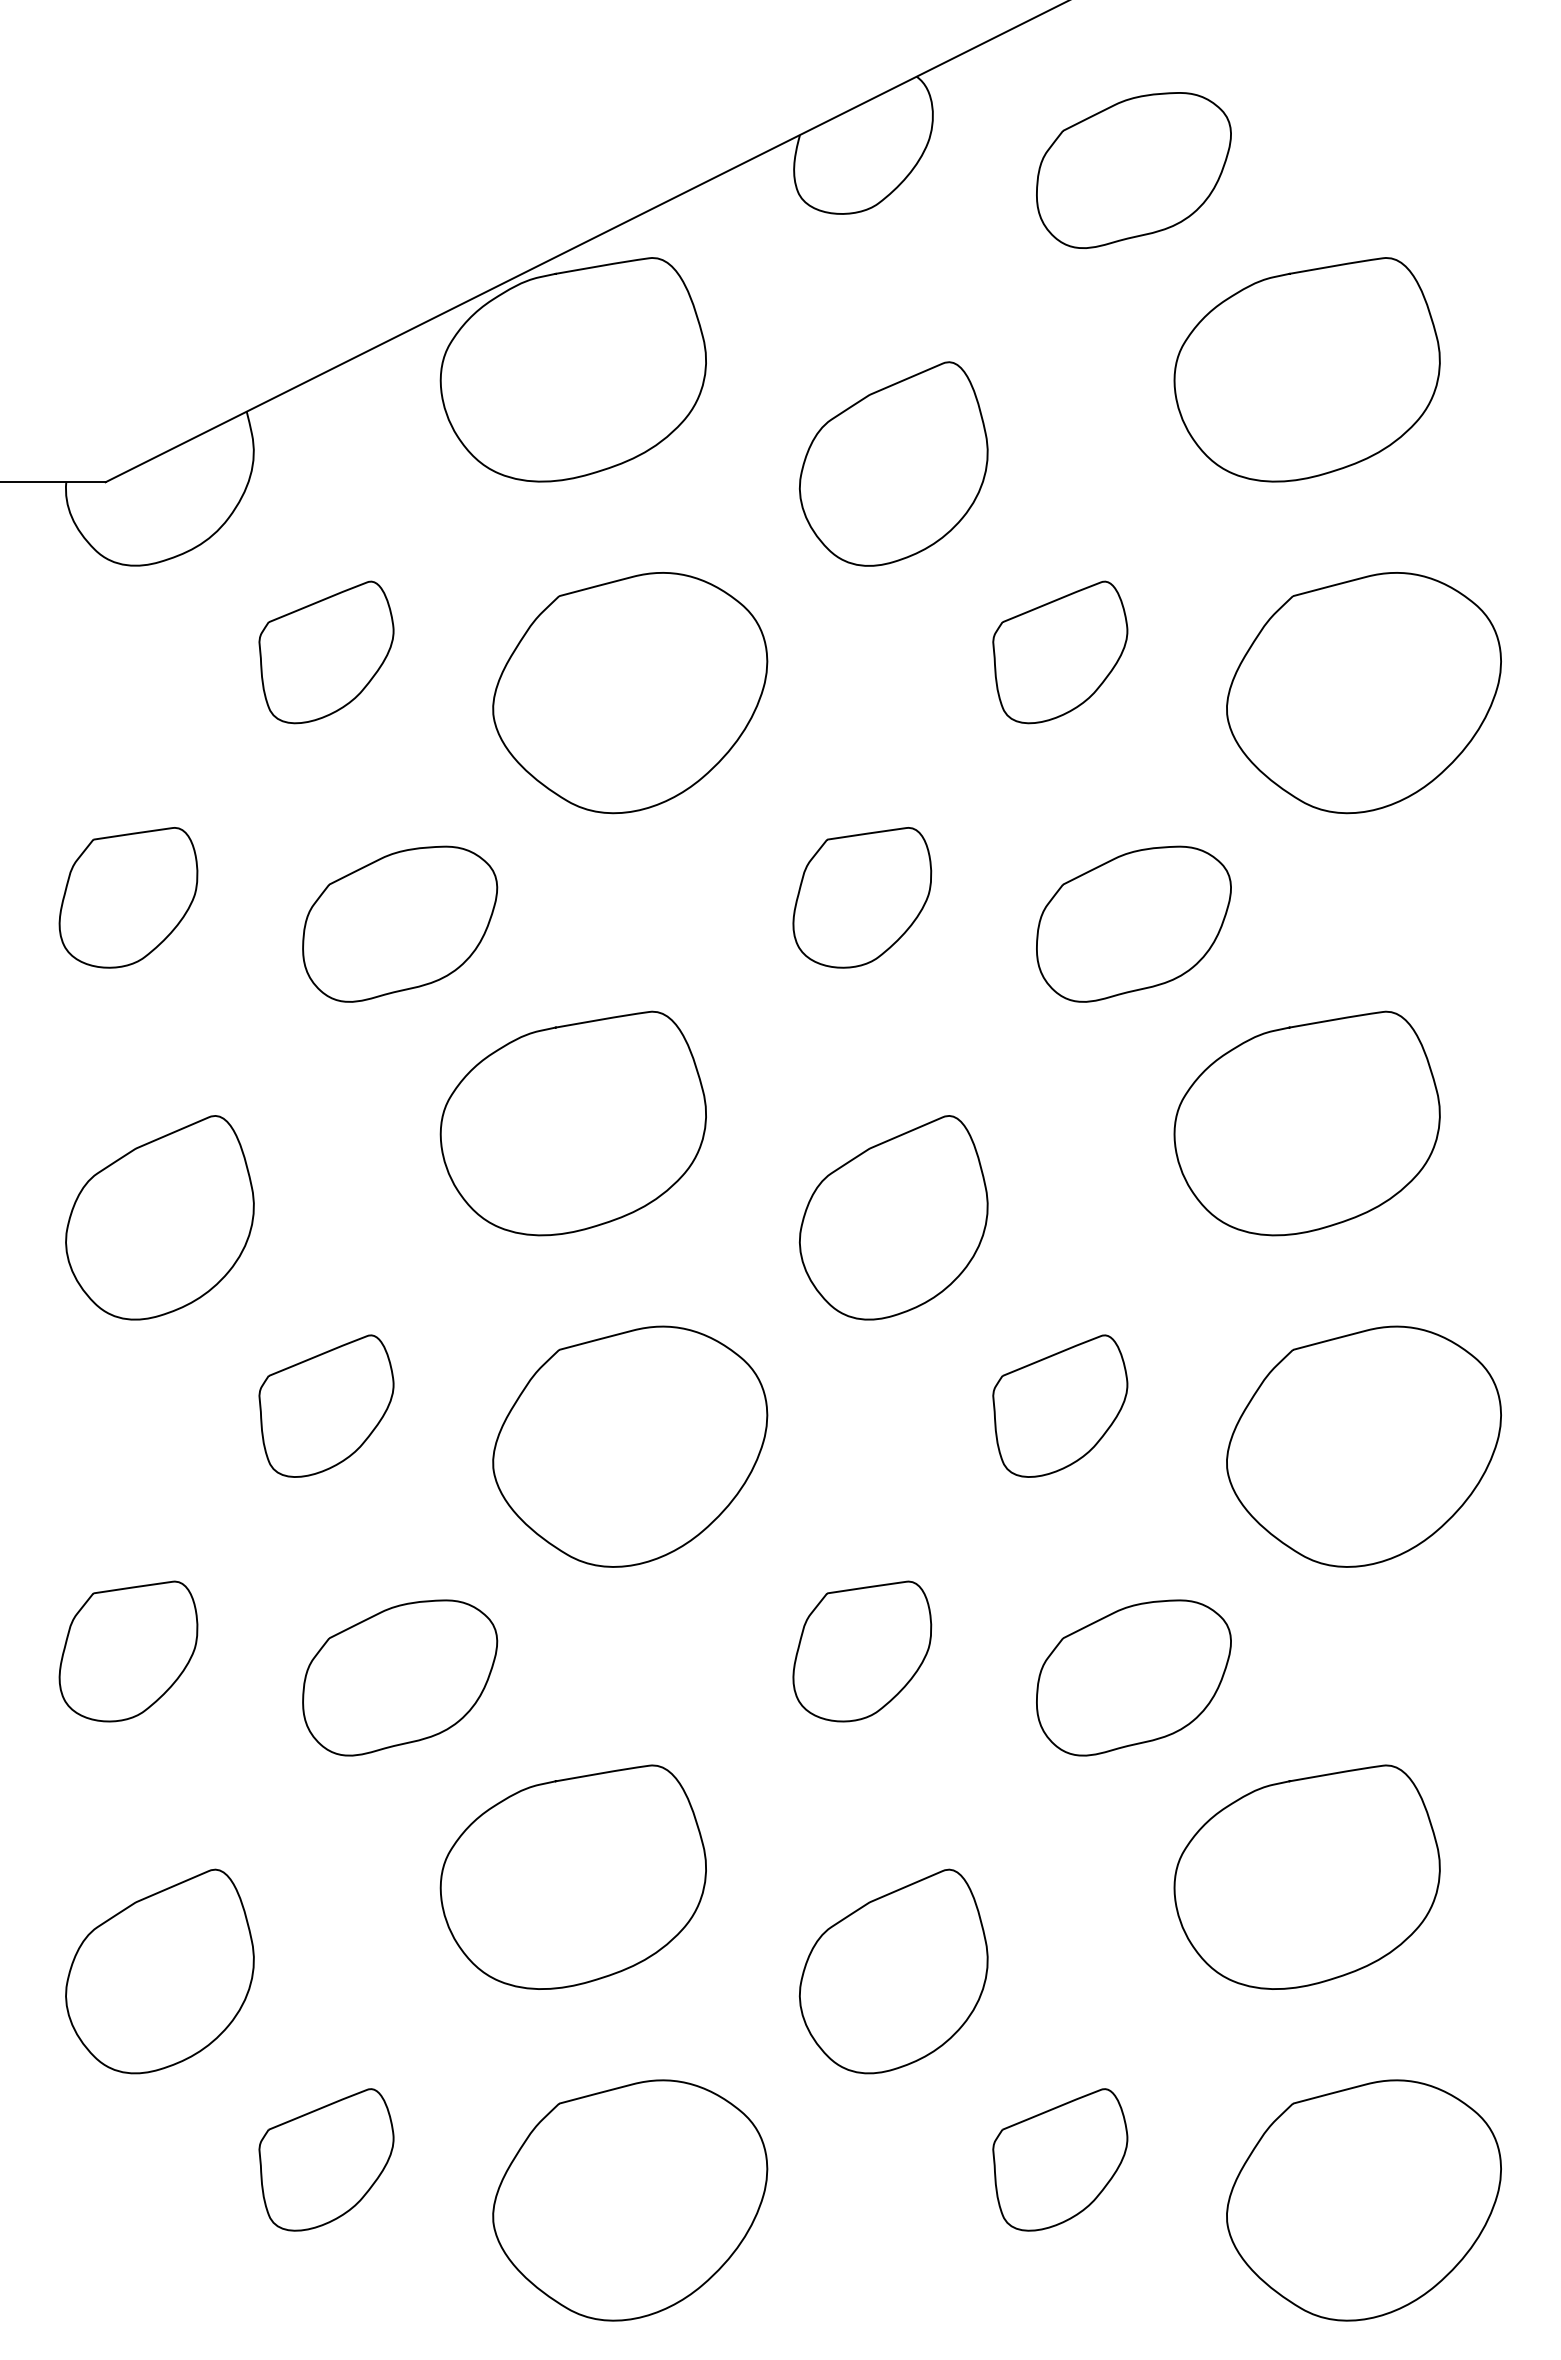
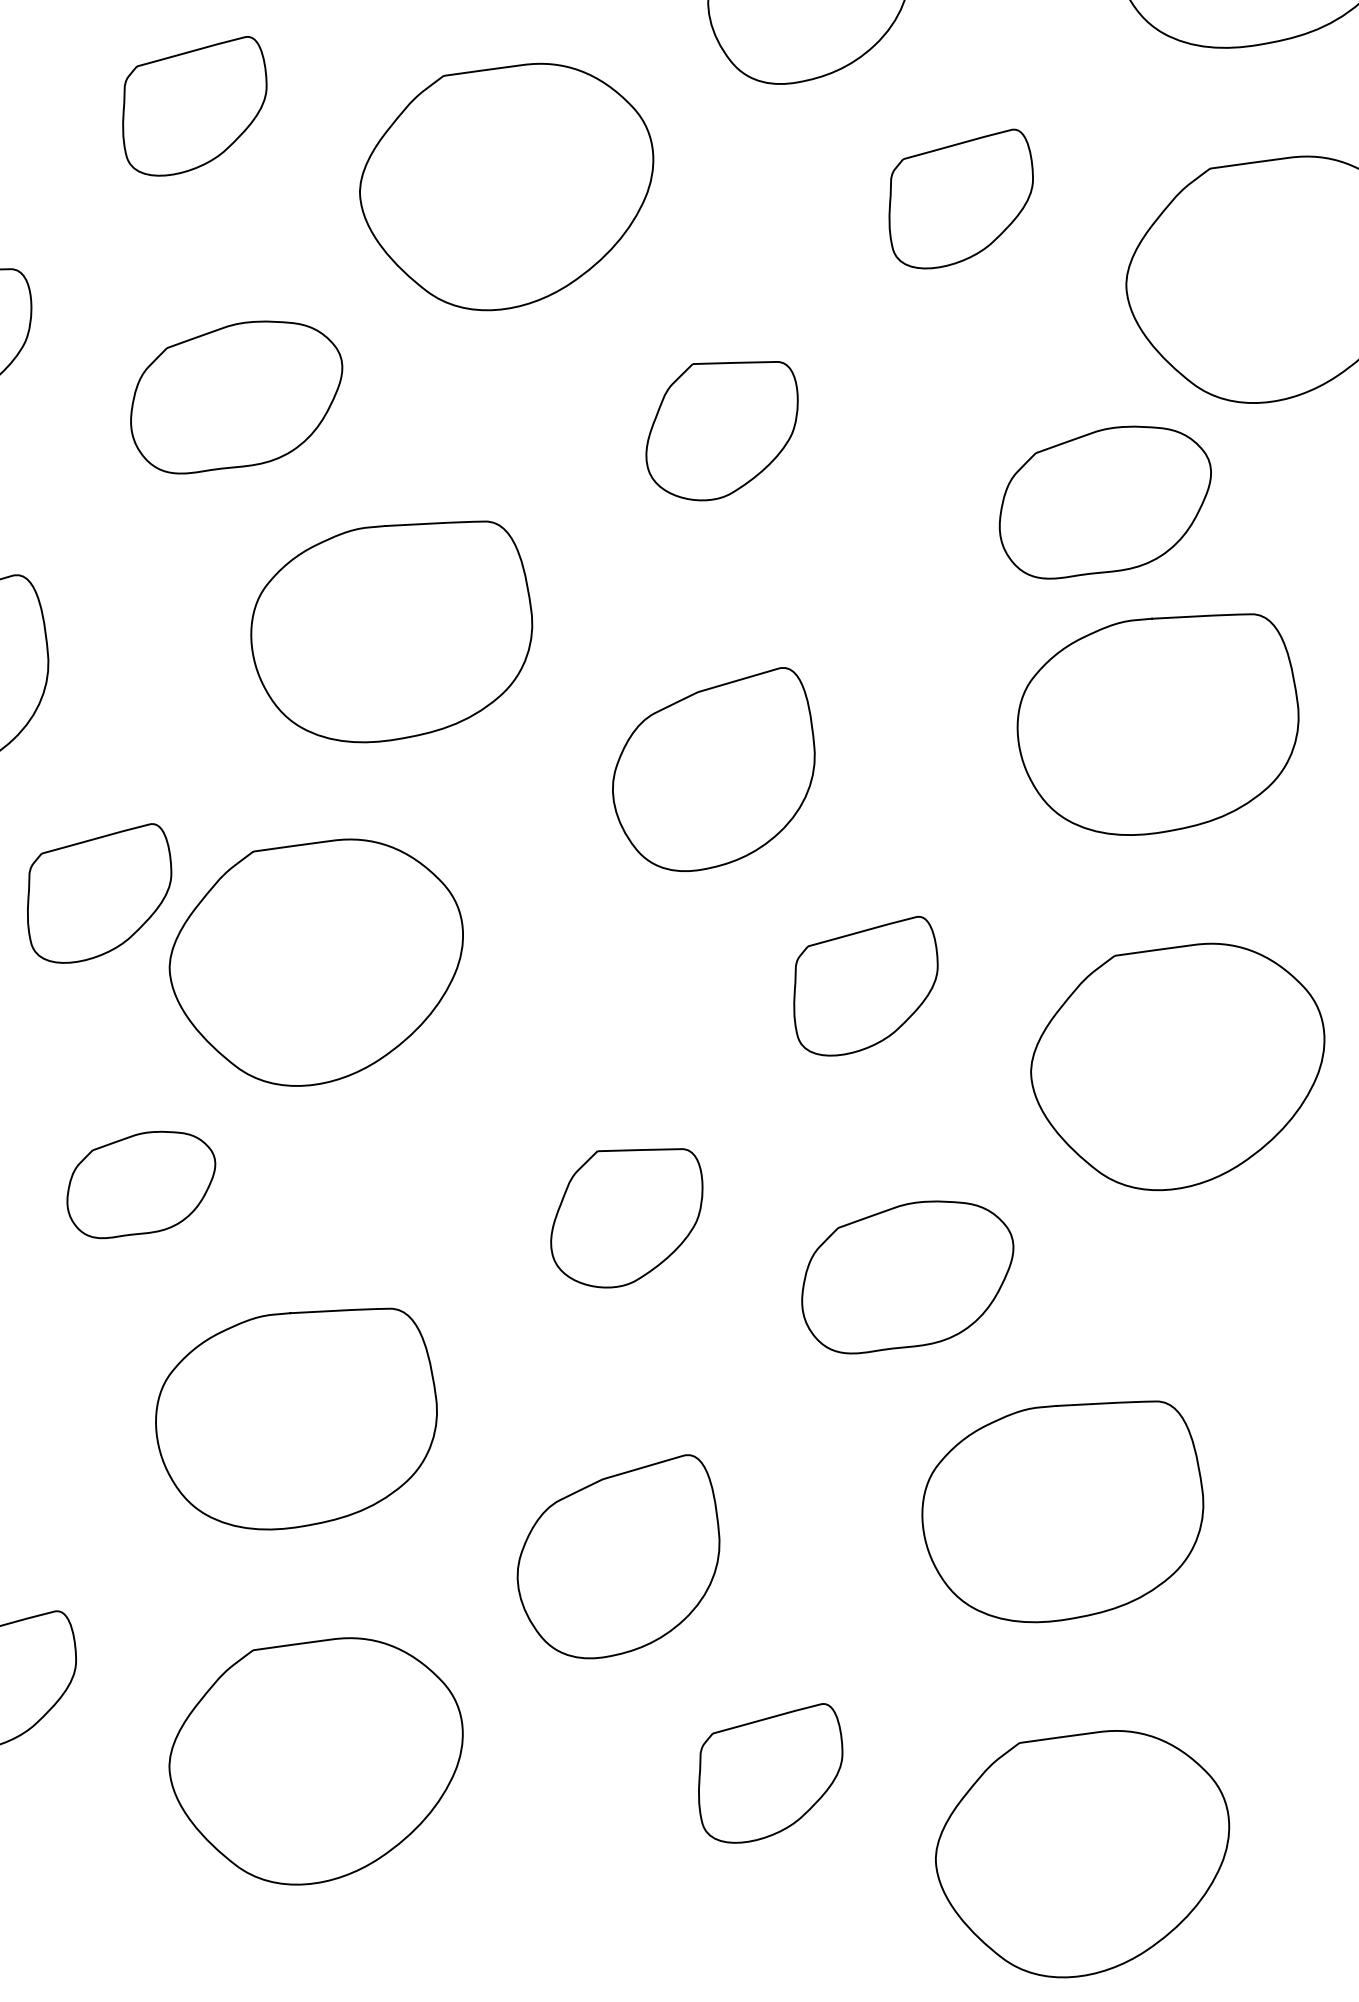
part: (1133, 923) -> (1104, 502), moved
part: (630, 1446) -> (315, 961), moved
part: (400, 1677) -> (141, 1185), size x0.7

